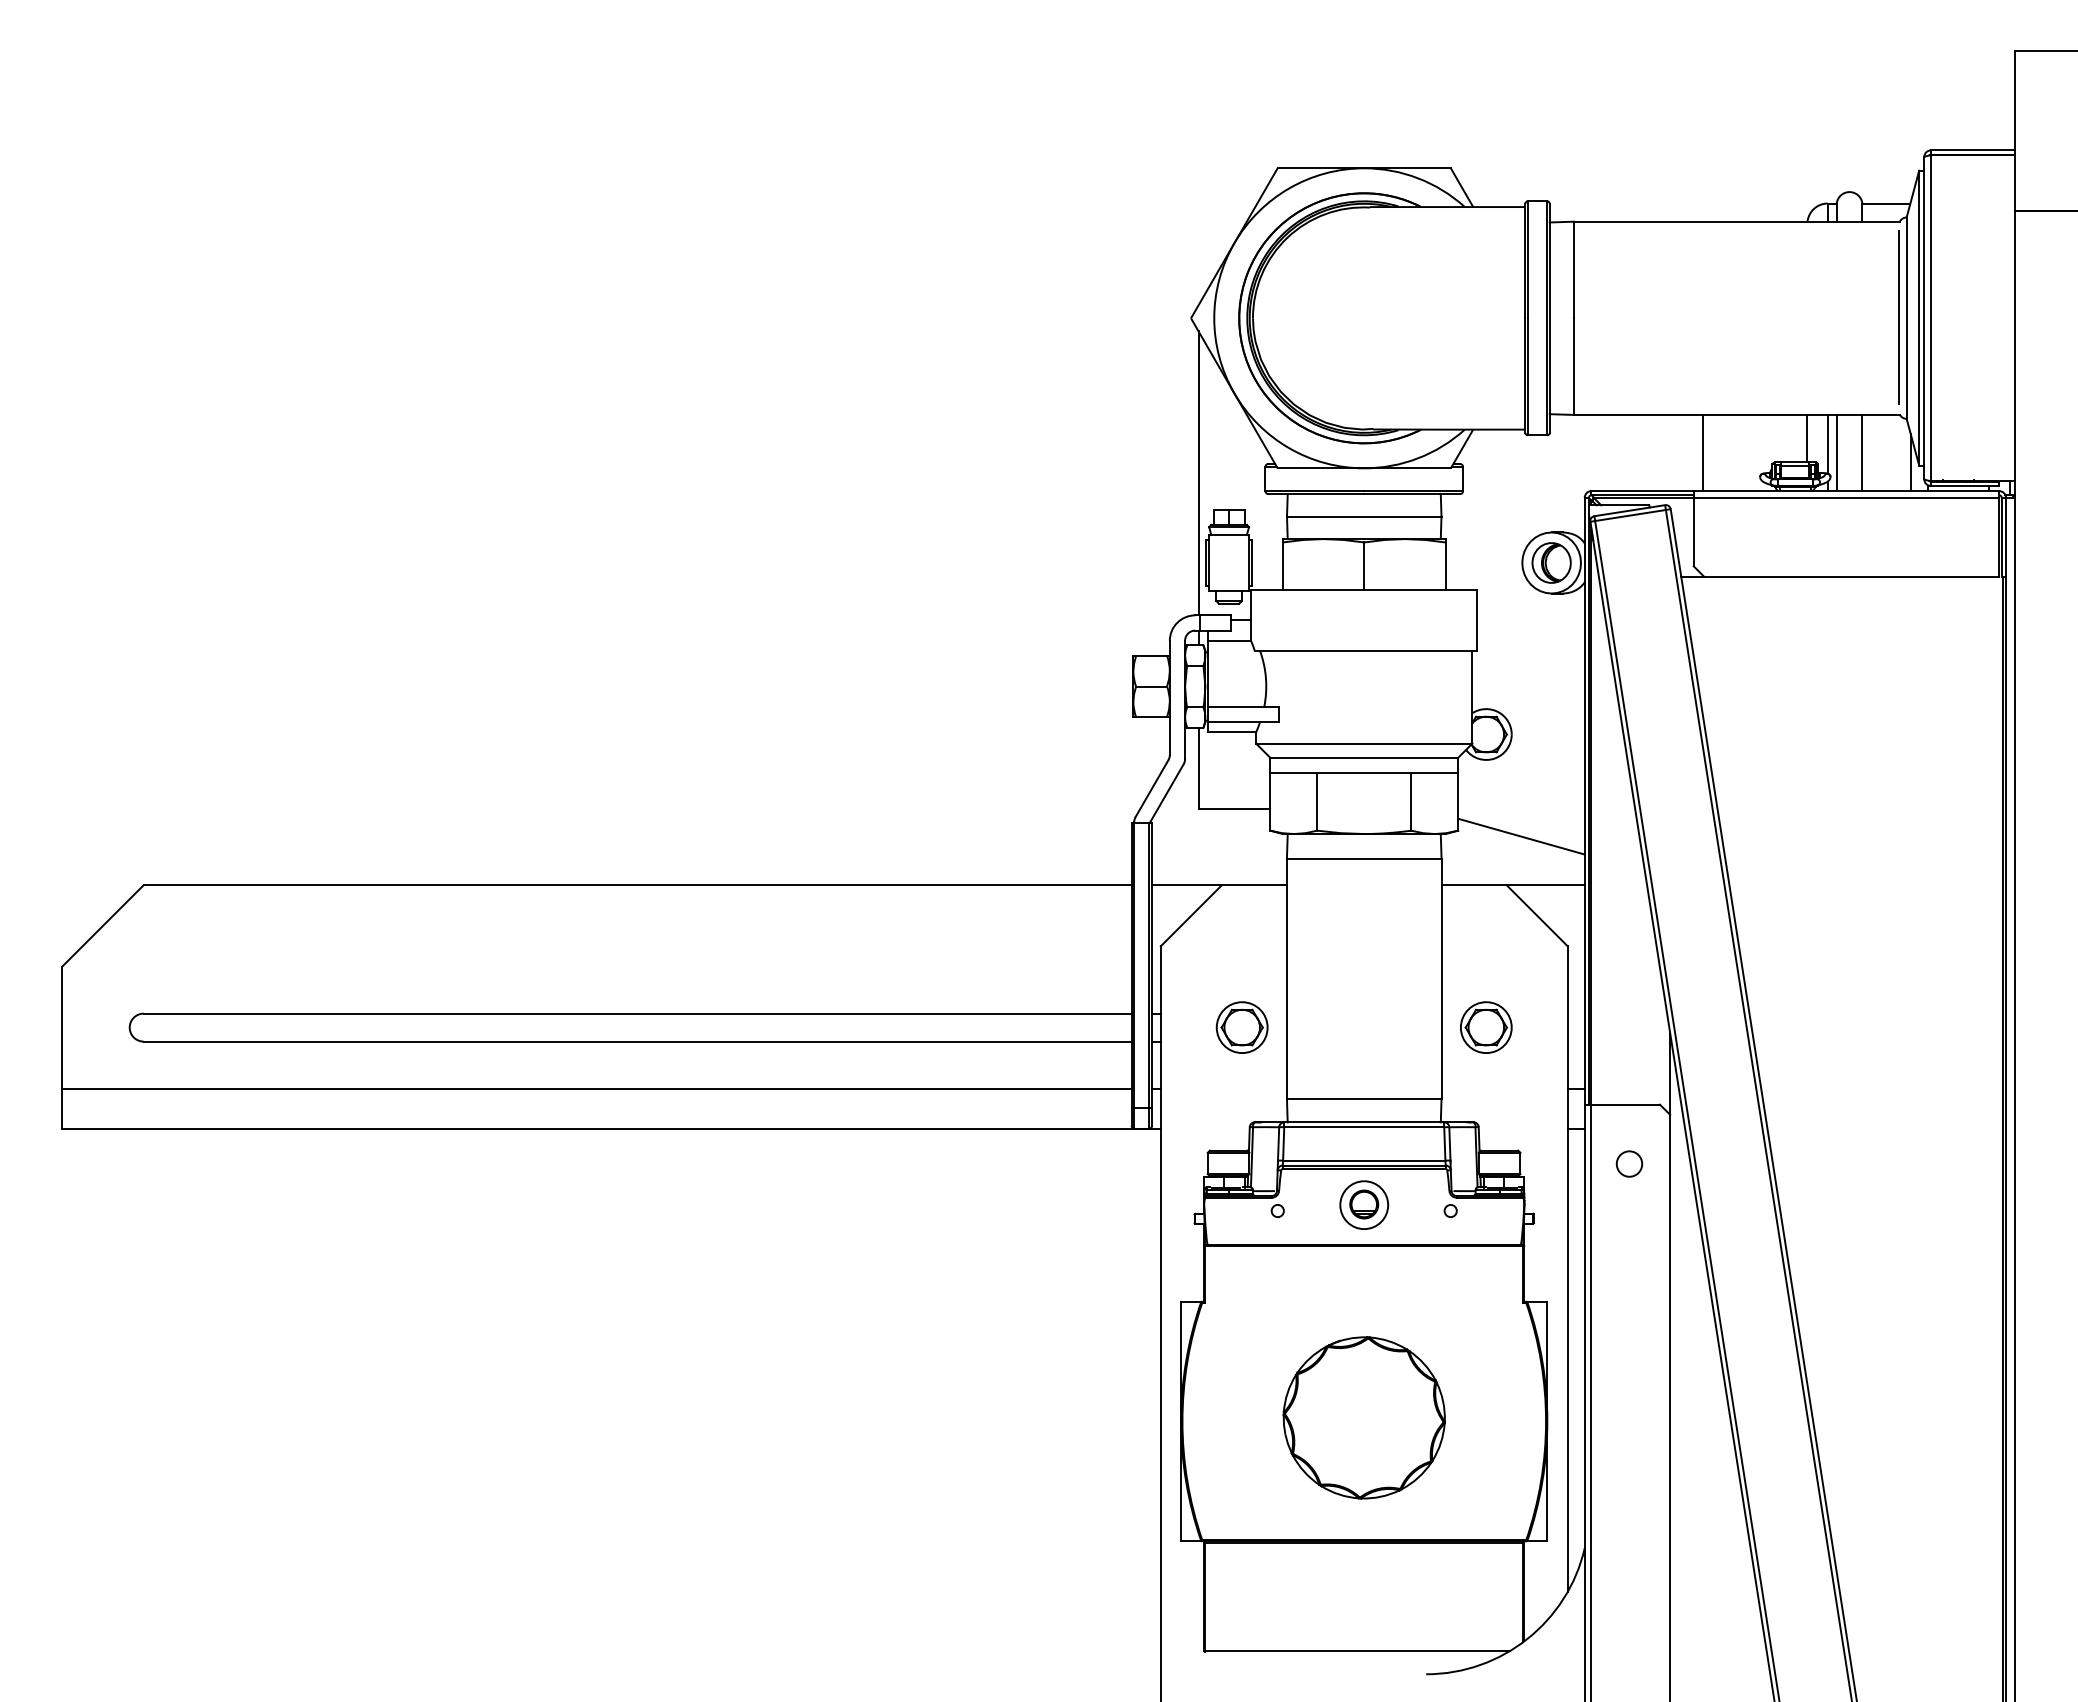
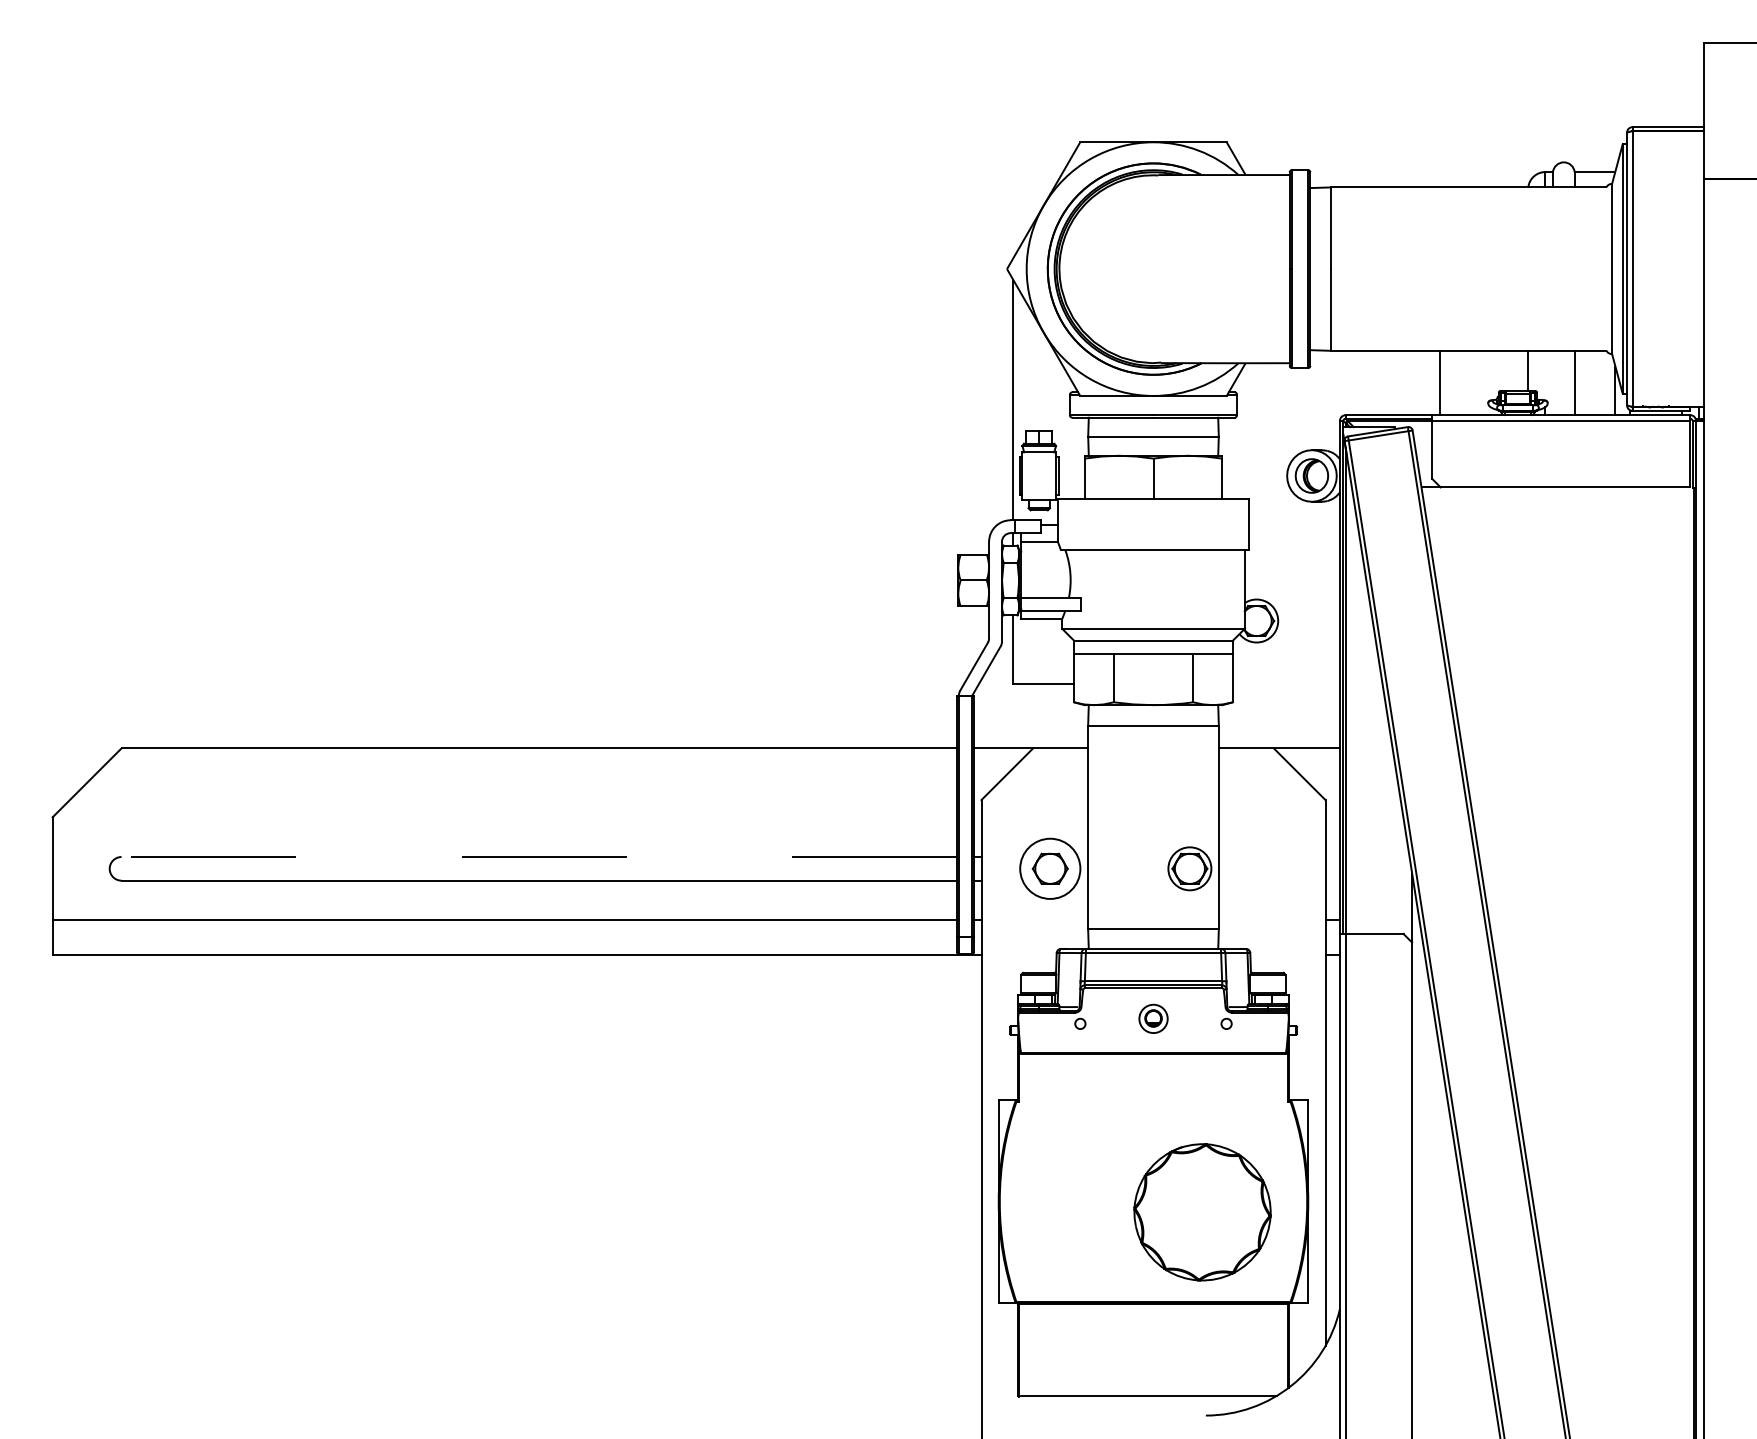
line: (1899, 317) -> (1606, 268), removed
line: (1827, 443) -> (1545, 374), removed
line: (1836, 452) -> (1552, 382), removed
line: (1521, 836) -> (1286, 707), removed
line: (637, 1013) -> (539, 856), solid -> dashed
circle: (1241, 1027) -> (1049, 868), size x1.4
part: (1486, 1027) -> (1190, 868), moved
circle: (1629, 1163) -> (1377, 983), removed
part: (1364, 1204) -> (1153, 1018), size x0.7
part: (1363, 1417) -> (1201, 1212), moved

